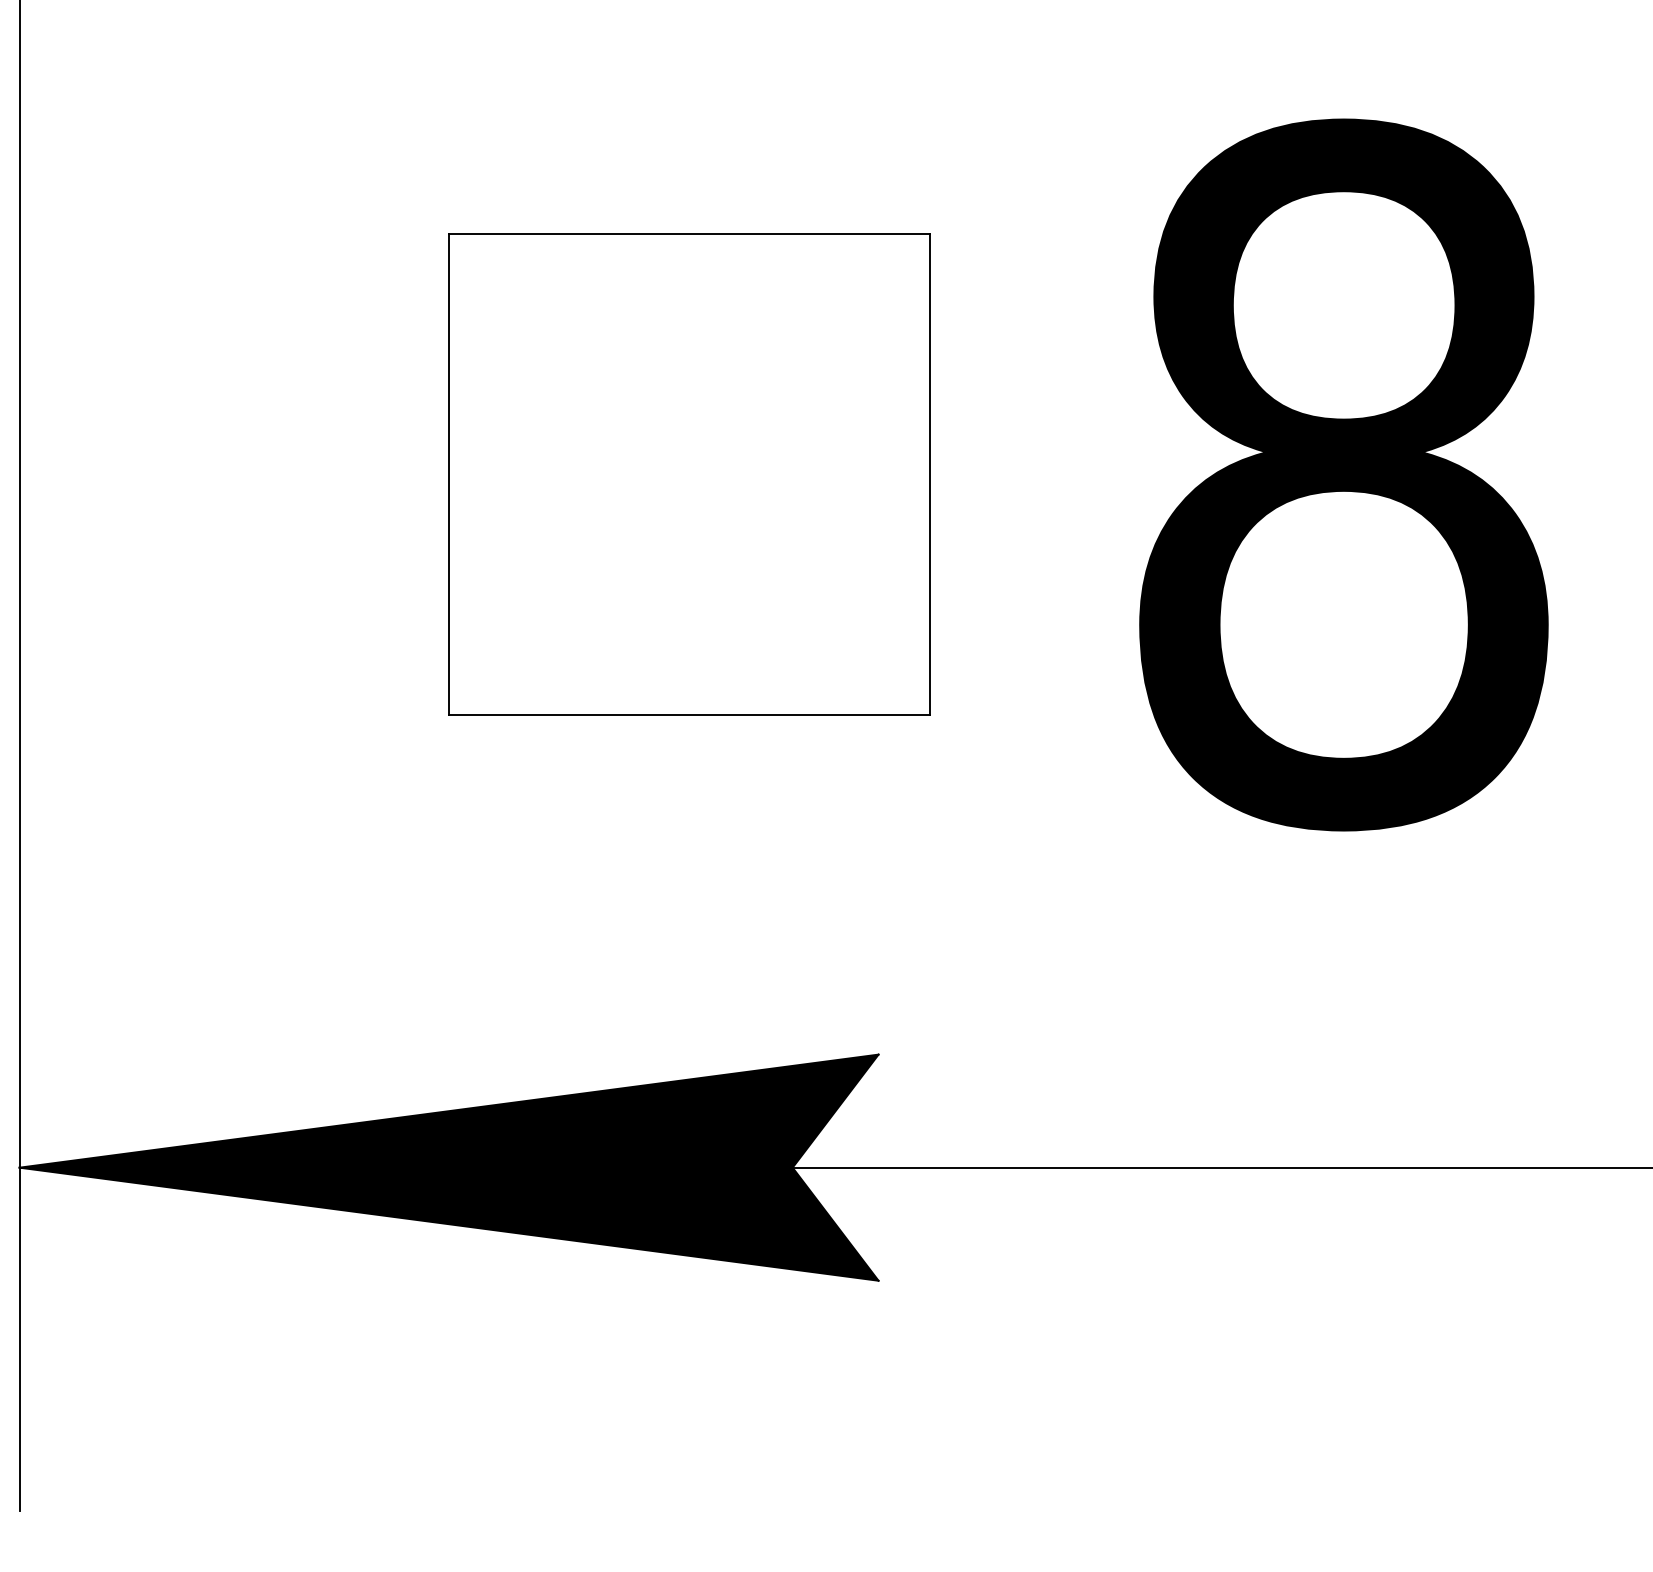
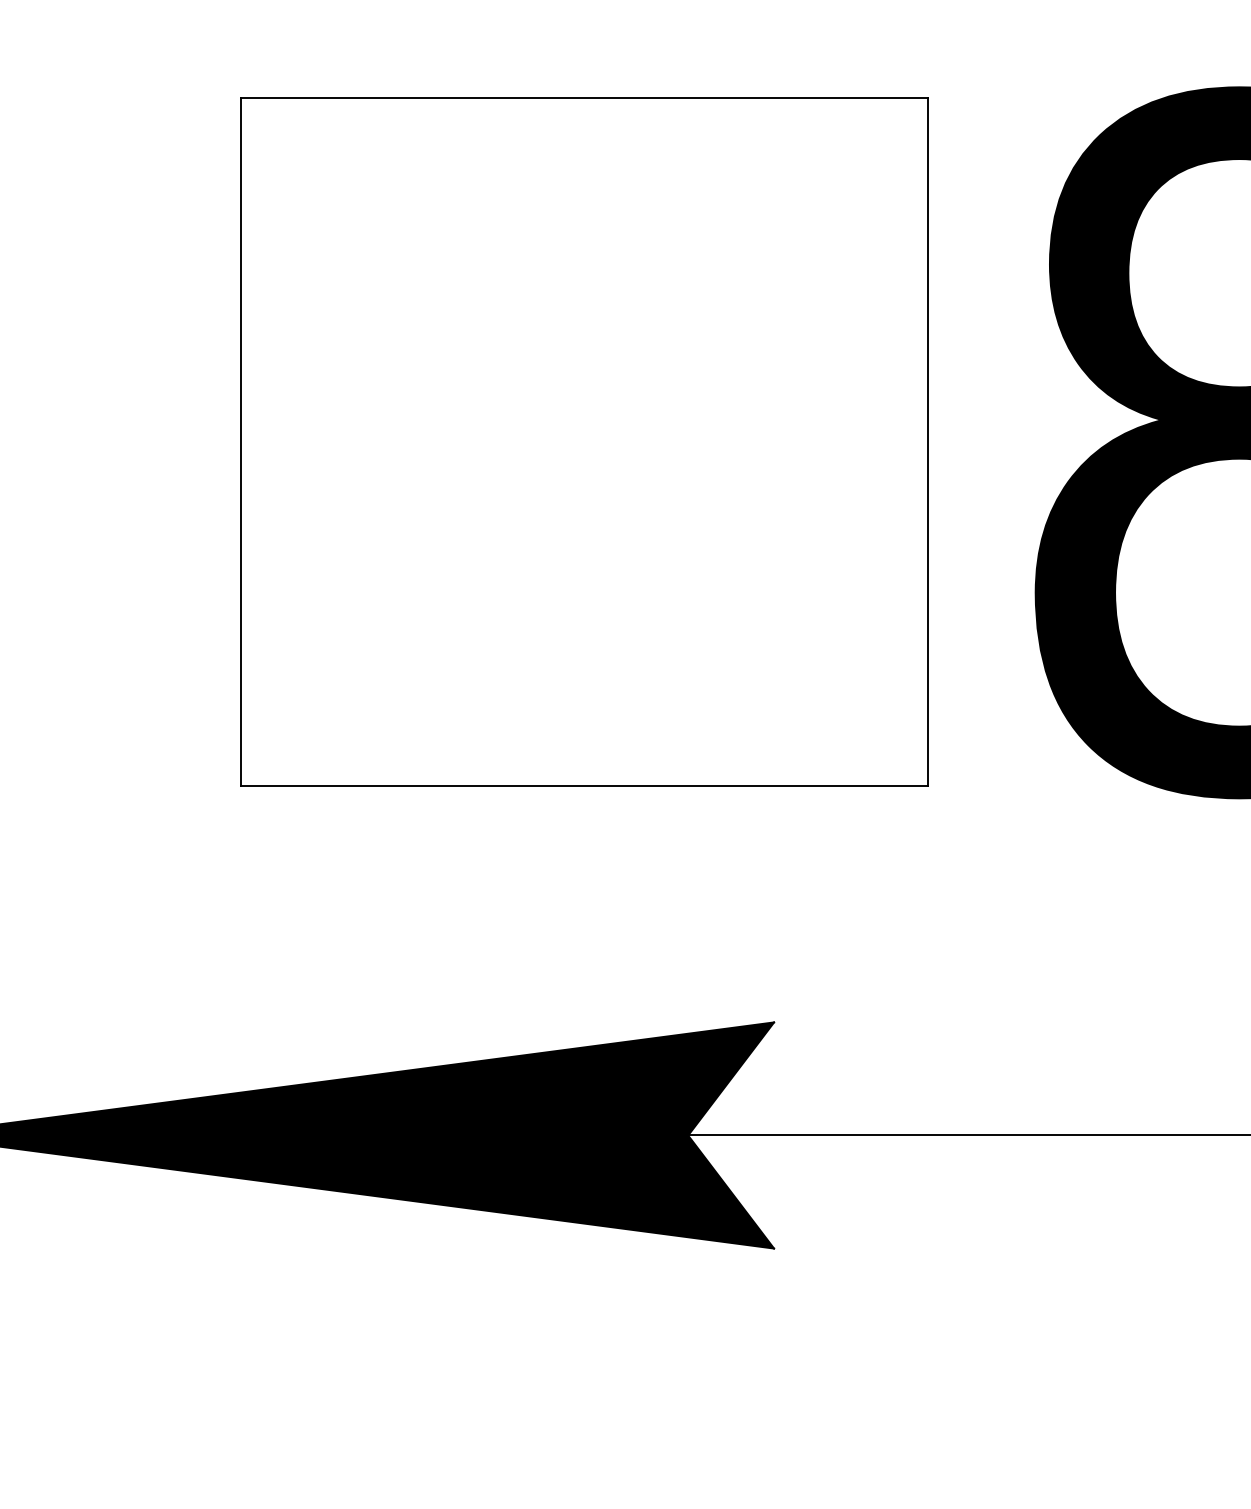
part: (689, 473) -> (585, 441), size x1.43

